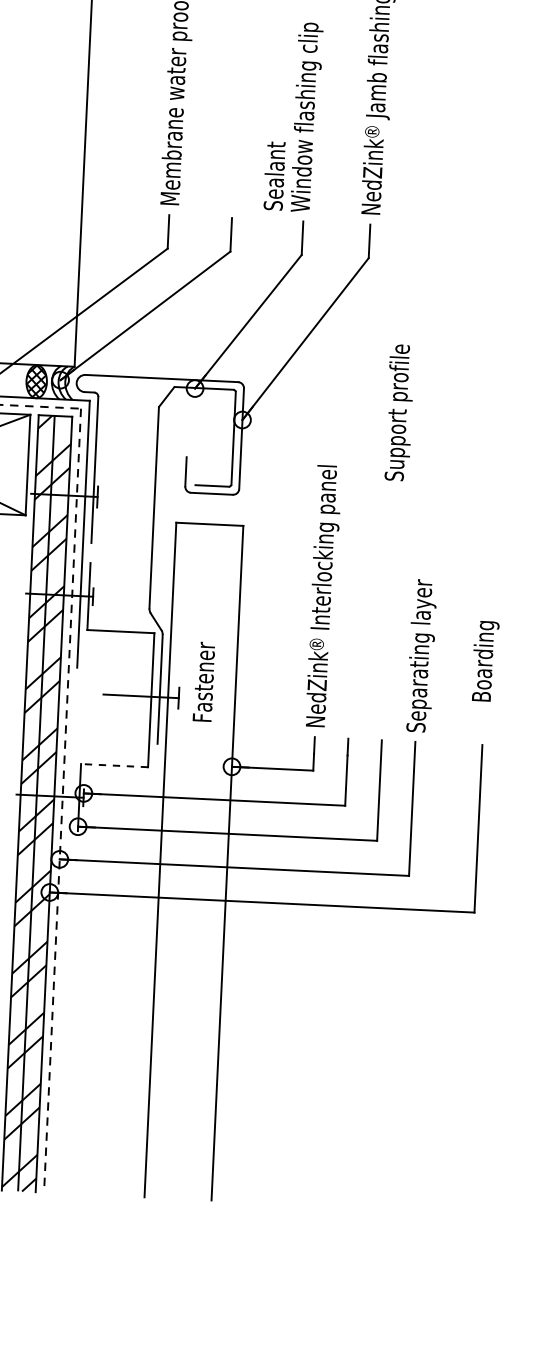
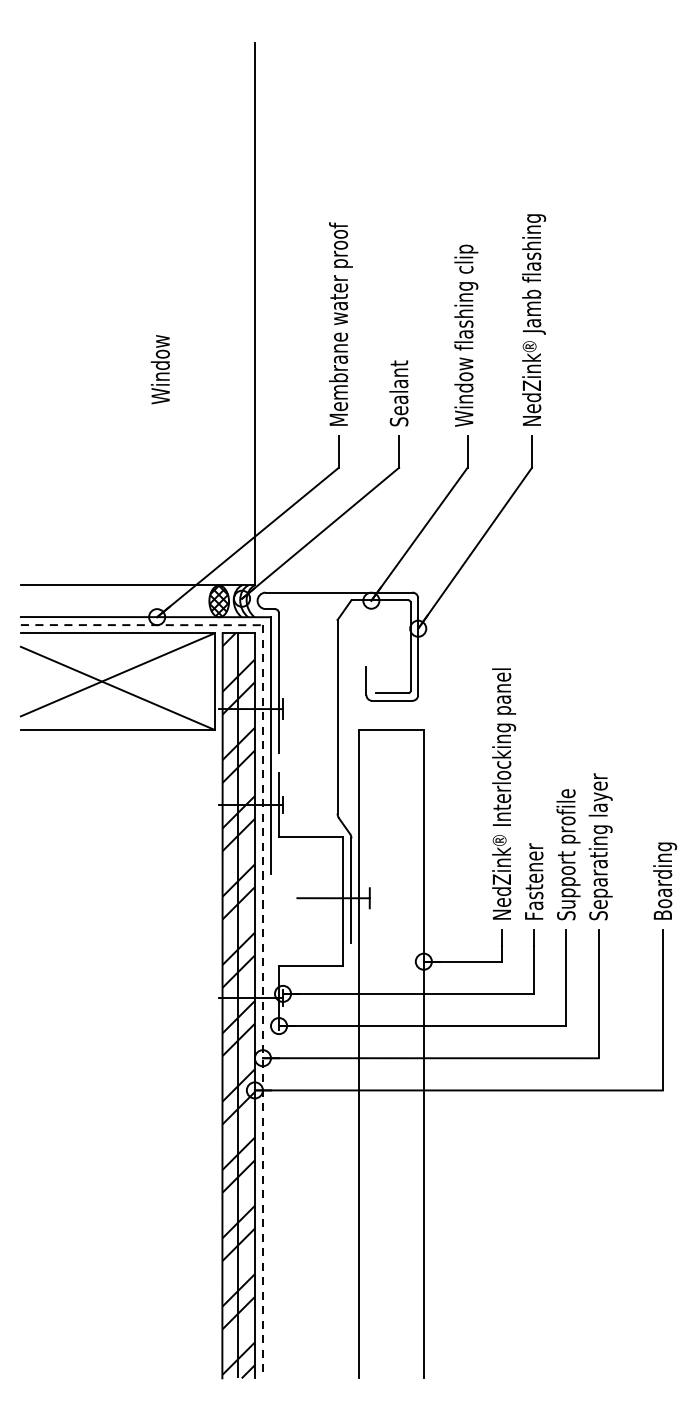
text: (274, 176) -> (398, 393), moved
text: (399, 412) -> (568, 854), moved
text: (484, 660) -> (664, 880), moved
text: (204, 681) -> (534, 881), moved
line: (113, 765) -> (310, 965), dashed -> solid

